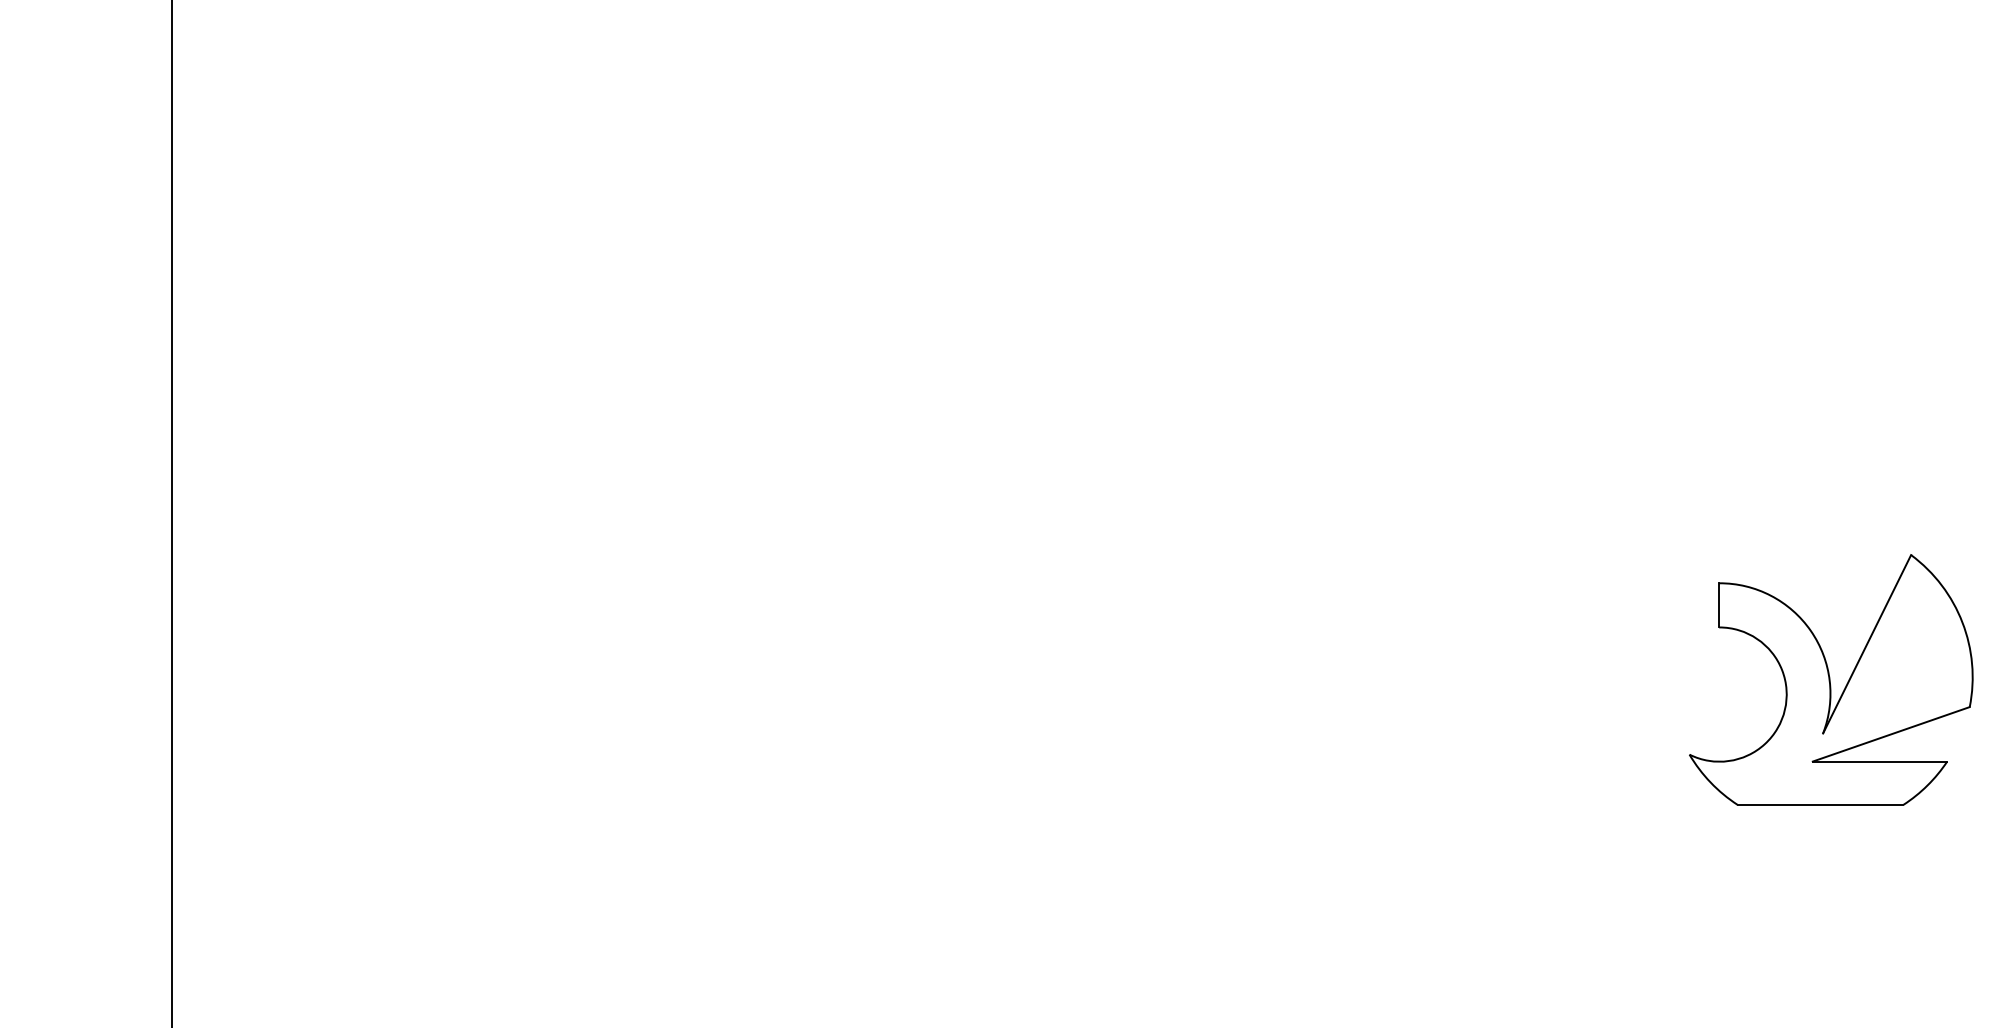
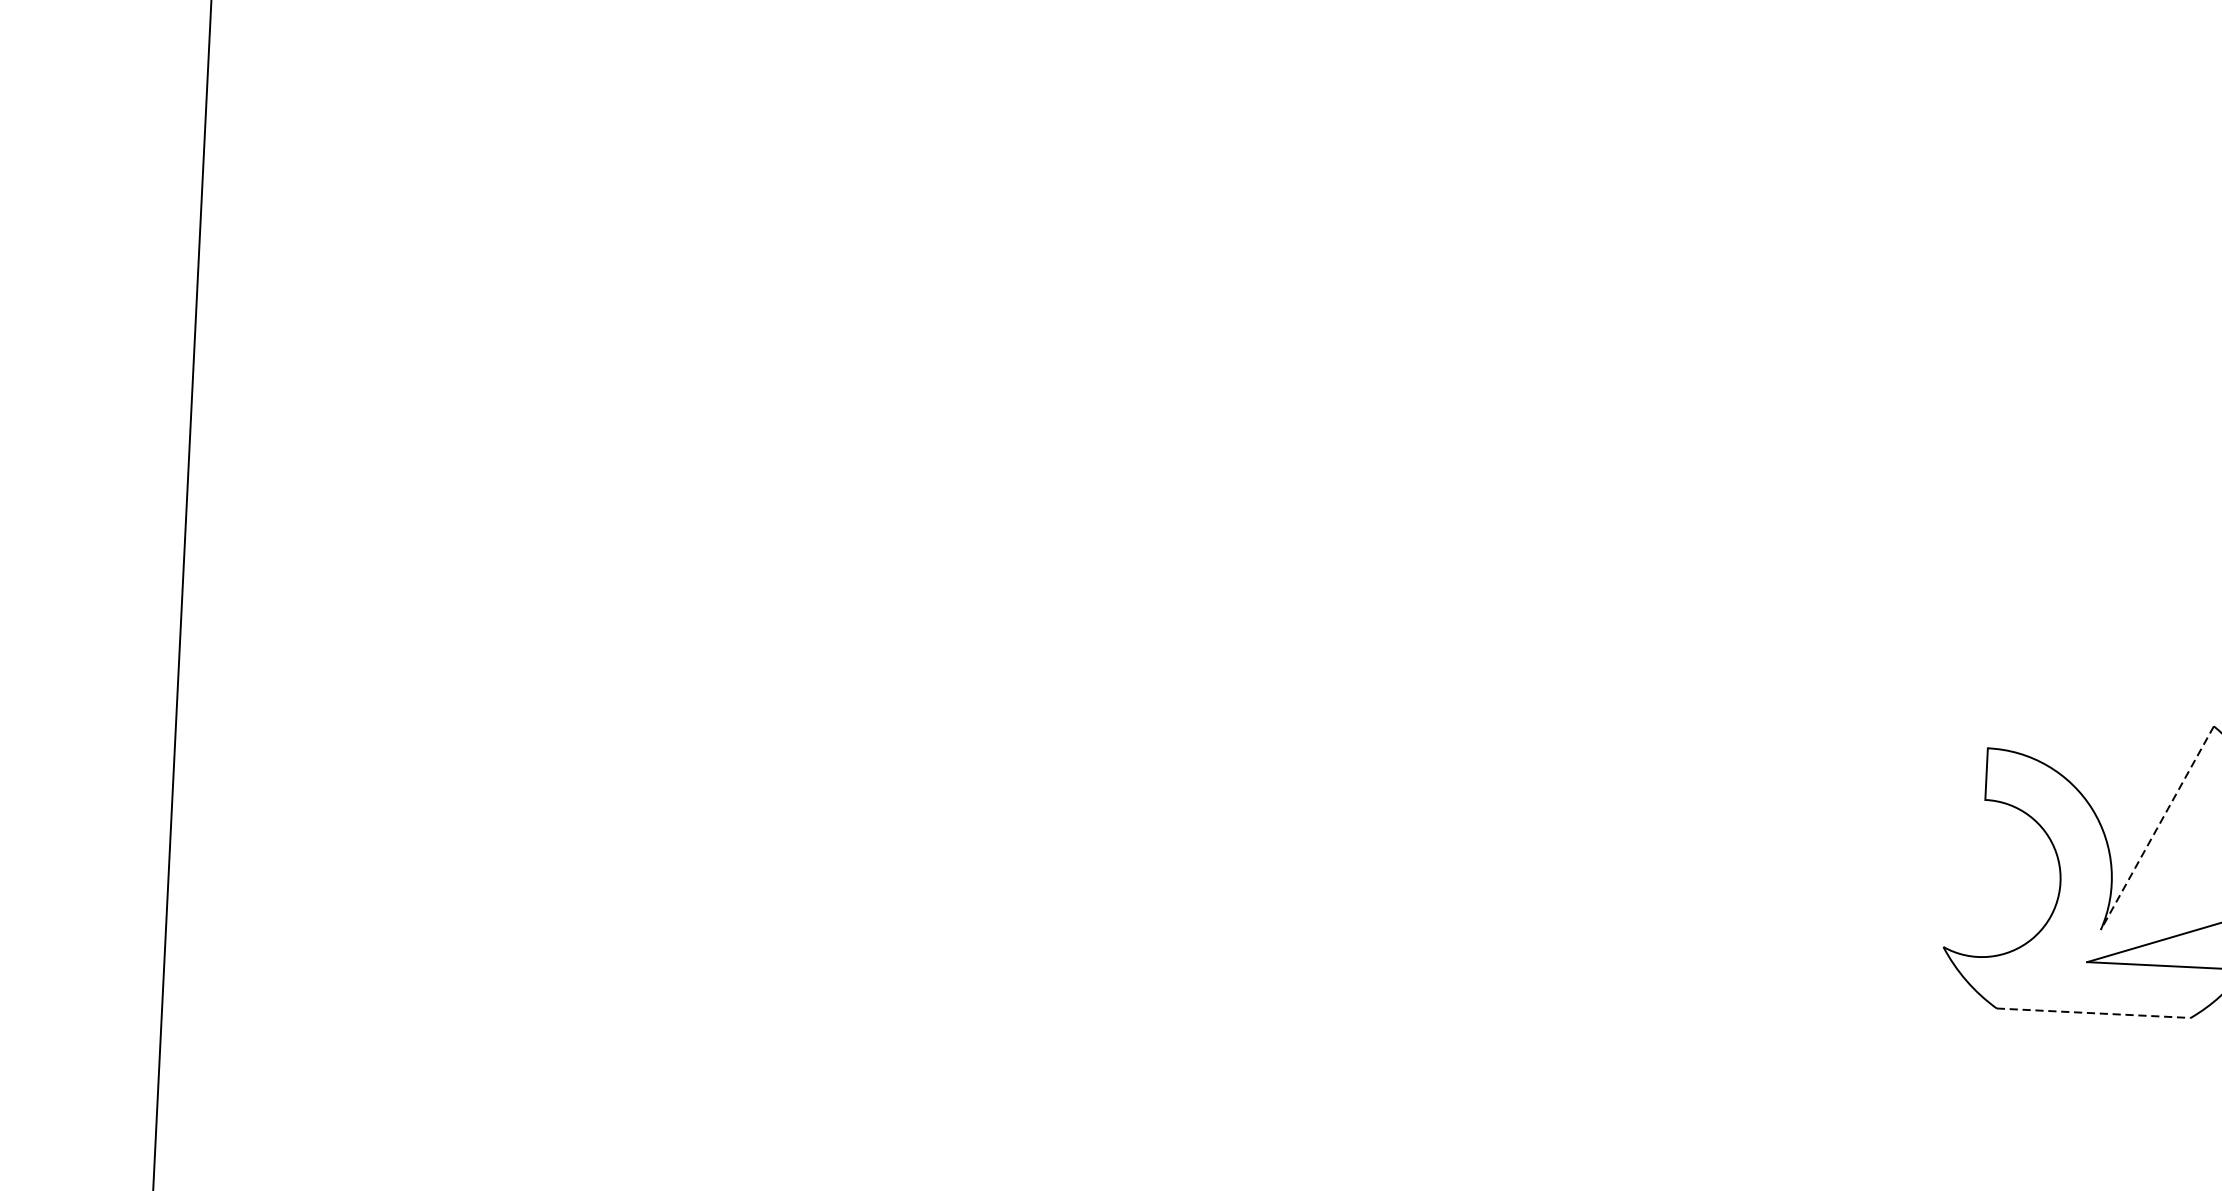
line: (1866, 644) -> (2156, 828), solid -> dashed
line: (1820, 804) -> (2093, 1012), solid -> dashed

